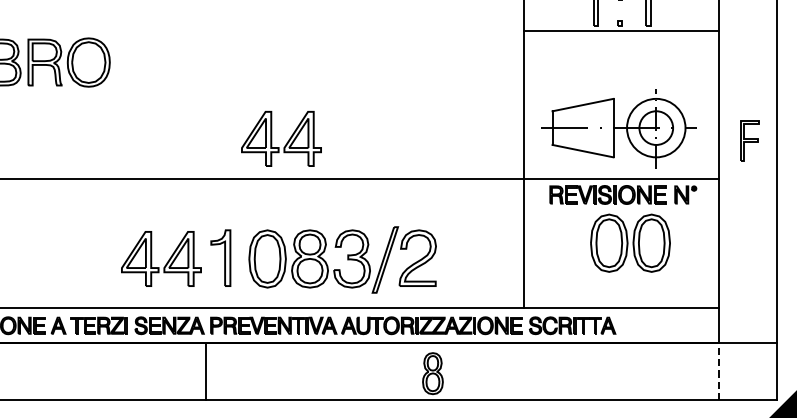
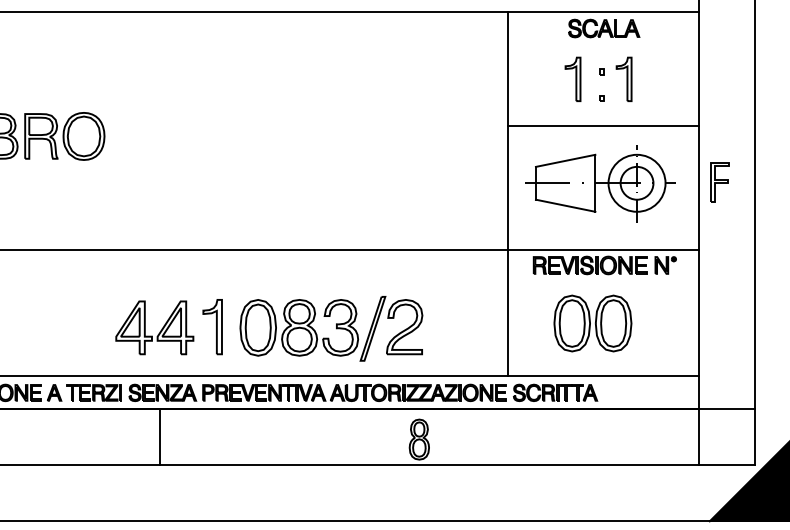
line: (621, 30) -> (603, 125), moved
part: (618, 128) -> (600, 183), moved
part: (749, 141) -> (719, 182), moved
part: (286, 142) -> (276, 214), removed
part: (630, 243) -> (592, 323), moved
line: (206, 371) -> (160, 437), moved
line: (719, 371) -> (698, 437), dashed -> solid

